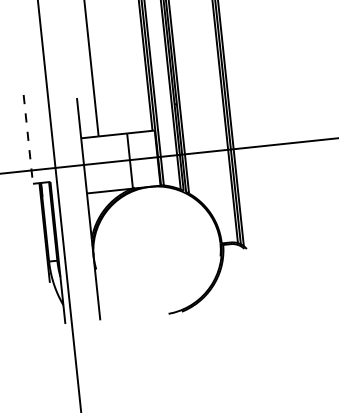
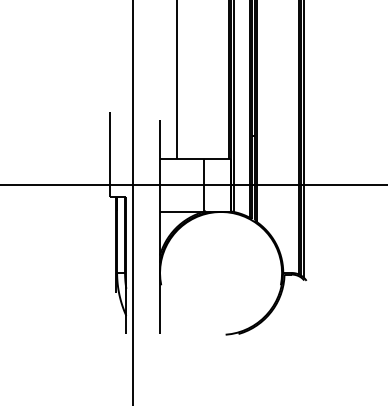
line: (28, 139) -> (109, 154), dashed -> solid

